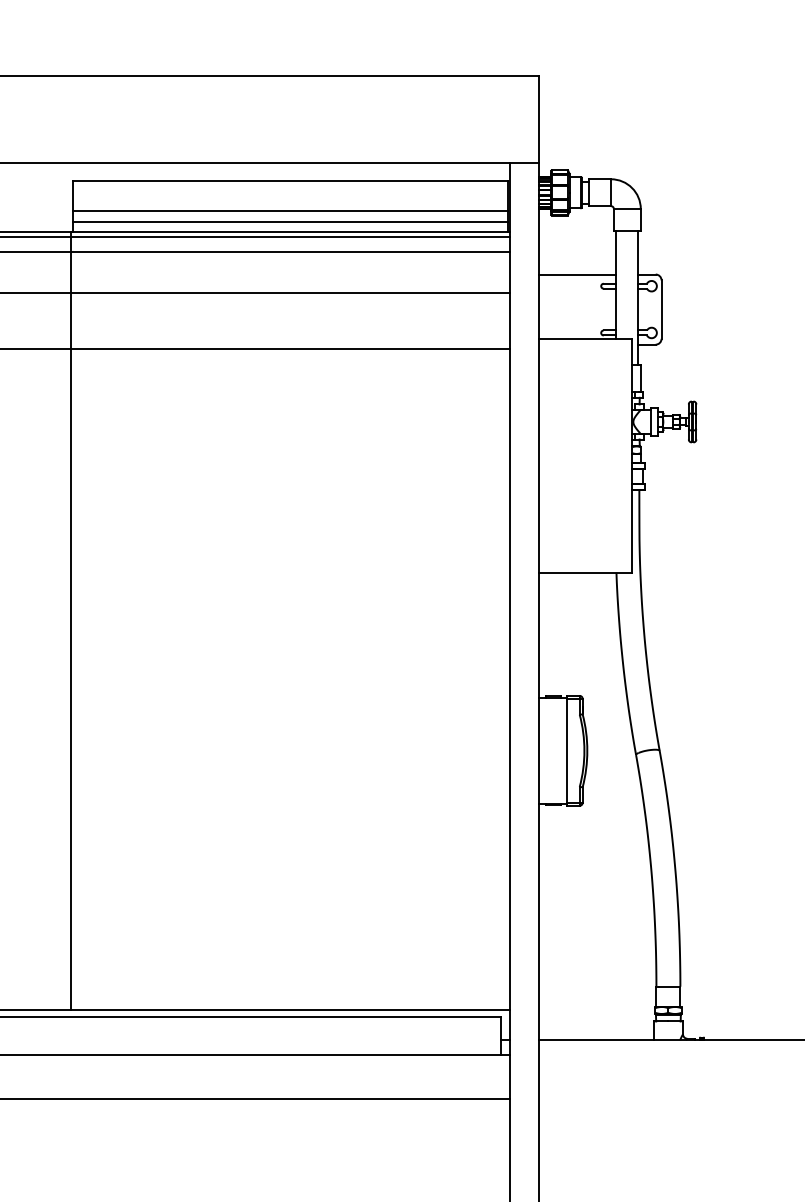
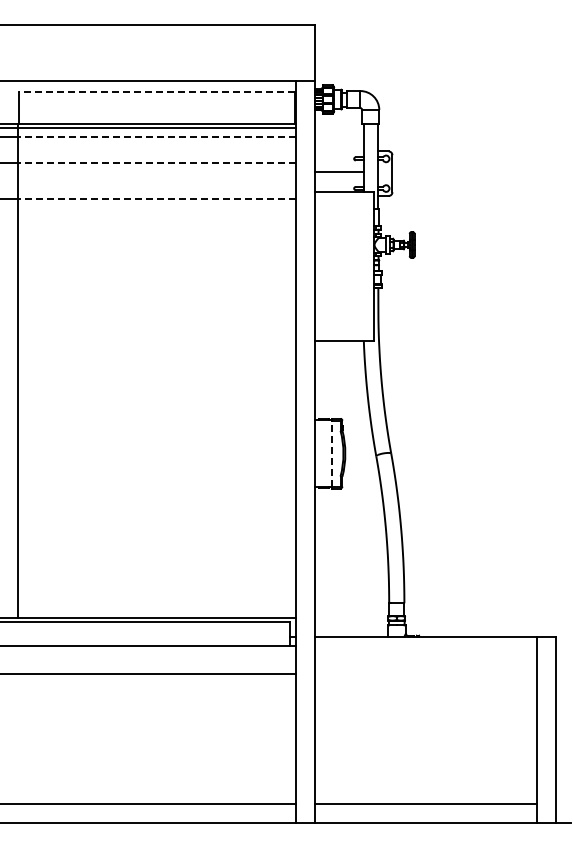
line: (291, 181) -> (157, 92), solid -> dashed
line: (289, 209) -> (156, 110), removed
line: (289, 222) -> (156, 118), removed
line: (289, 252) -> (156, 137), solid -> dashed
line: (576, 274) -> (338, 172), moved
line: (289, 293) -> (156, 163), solid -> dashed
line: (289, 348) -> (156, 198), solid -> dashed
line: (567, 750) -> (332, 453), solid -> dashed

